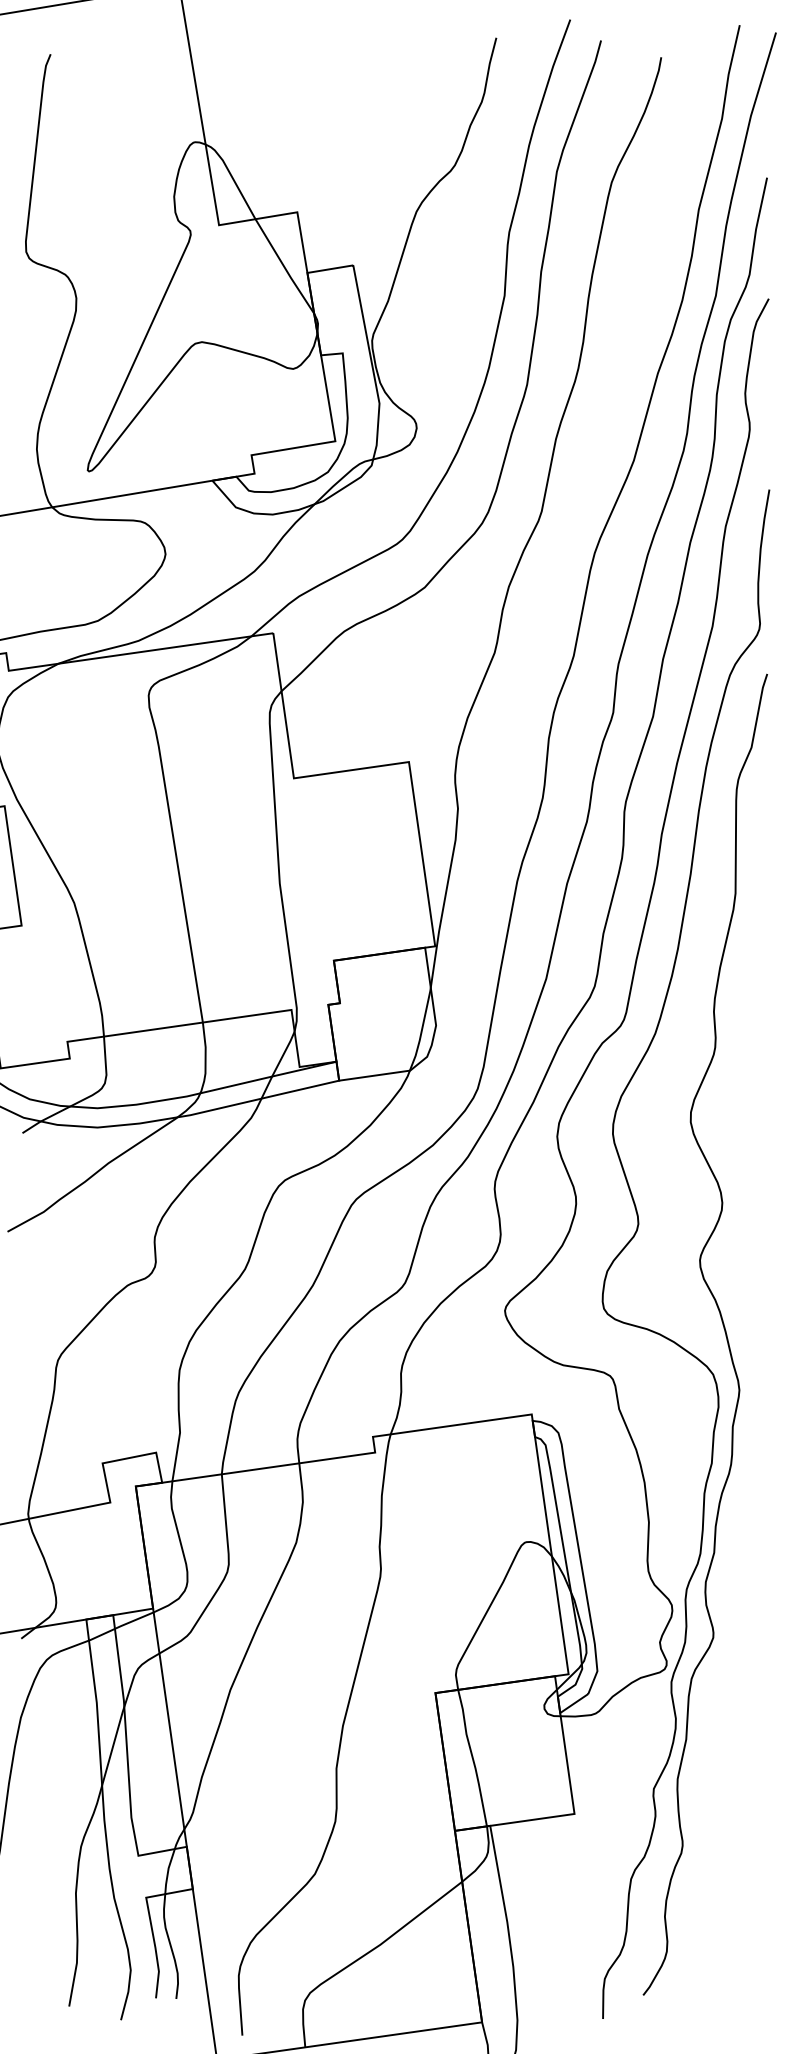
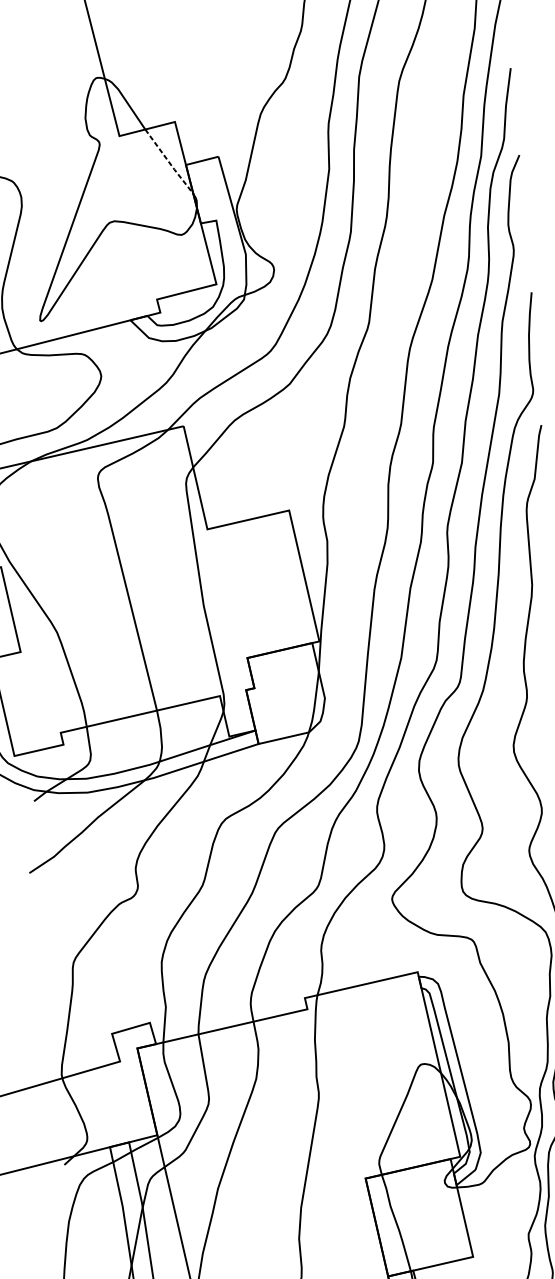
line: (284, 267) -> (169, 162), solid -> dashed

